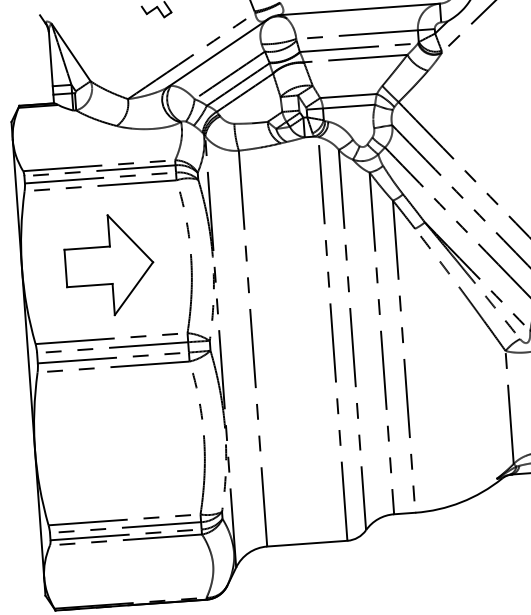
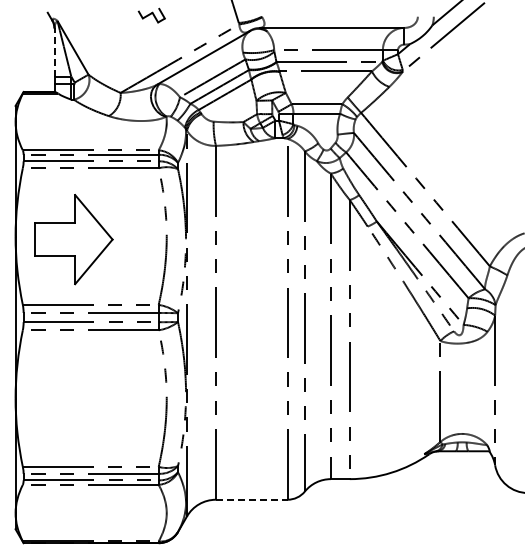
line: (50, 58) -> (54, 51), solid -> dashed
part: (109, 265) -> (73, 239), moved
line: (306, 543) -> (251, 499), solid -> dashed

